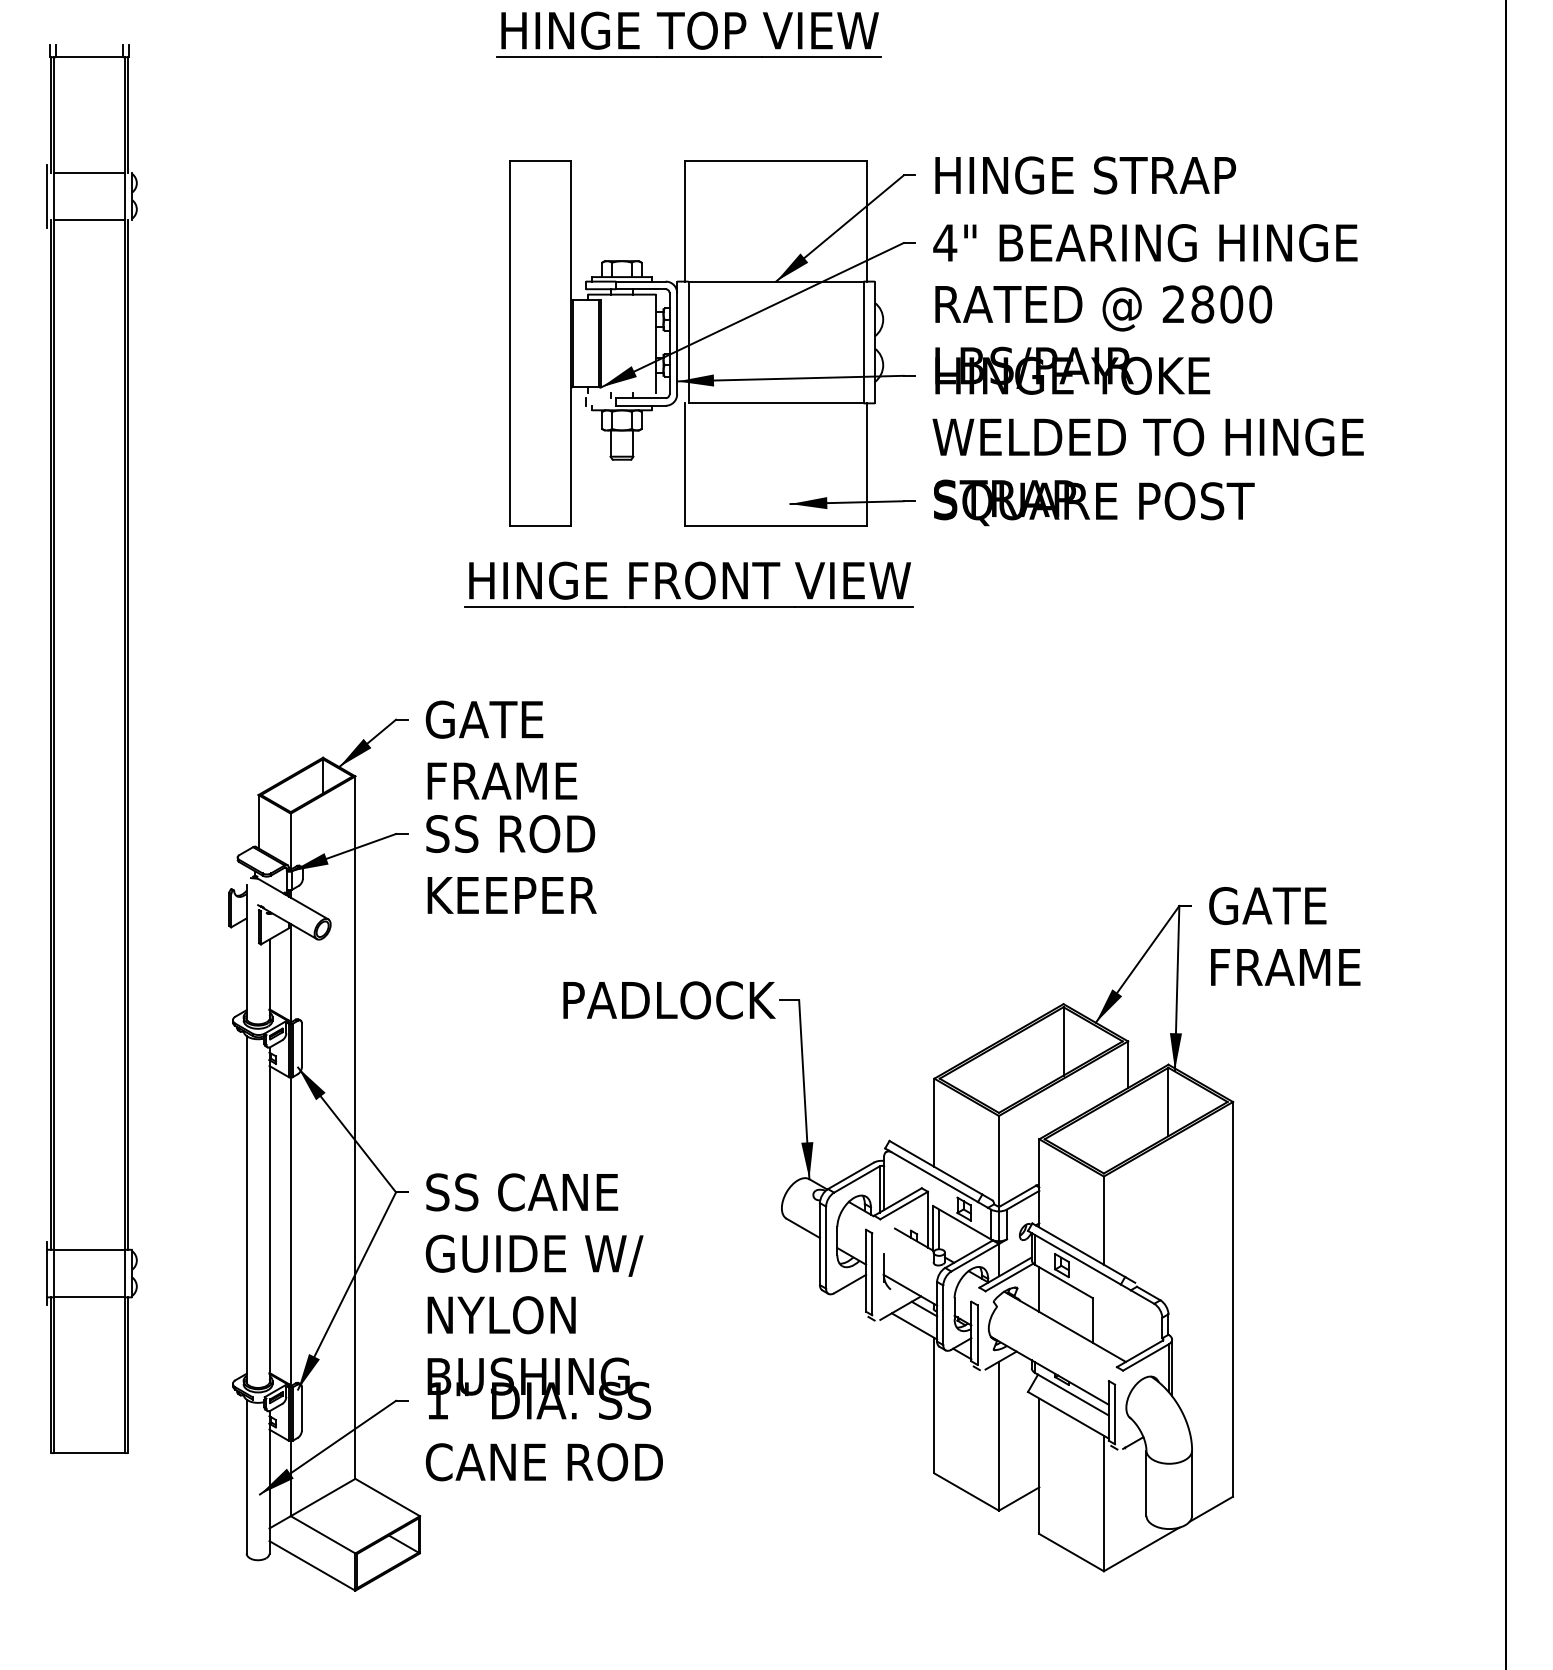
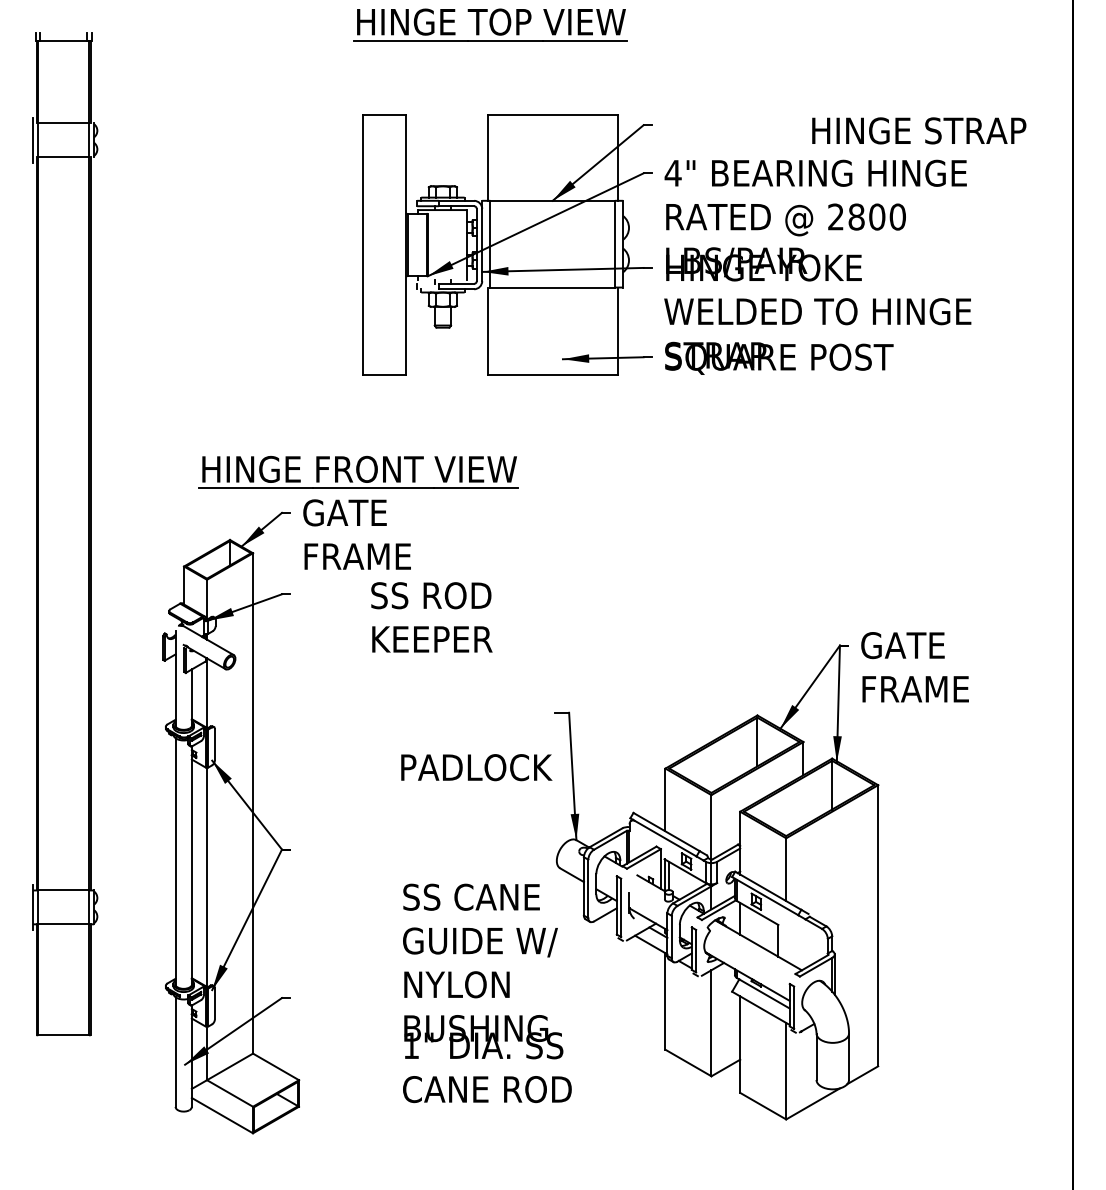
text: (1085, 175) -> (919, 130), moved
part: (688, 584) -> (358, 472), moved
text: (511, 864) -> (431, 617), moved
text: (669, 1000) -> (476, 767), moved
text: (543, 1327) -> (486, 993), moved

